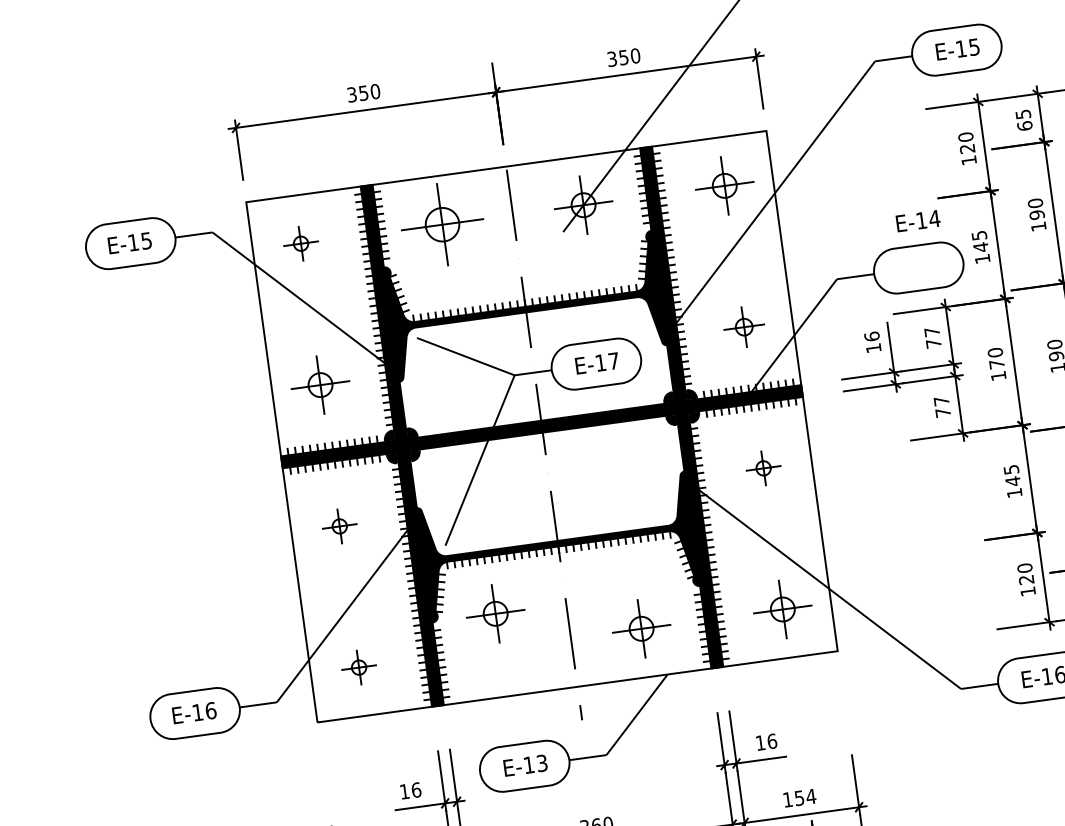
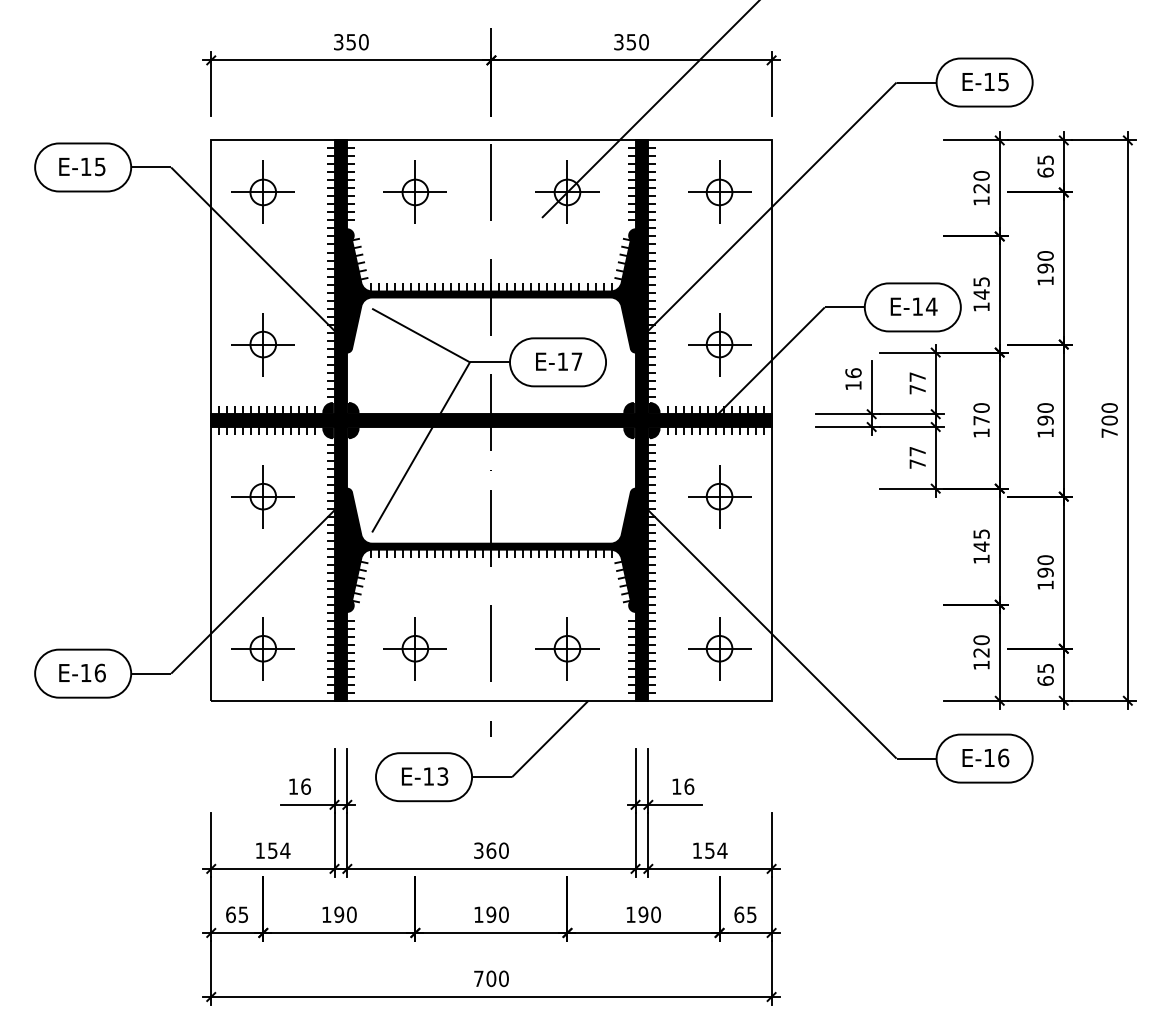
text: (917, 220) -> (913, 306), moved
part: (441, 223) -> (414, 191), size x0.71
part: (300, 243) -> (262, 191), size x1.67
part: (744, 327) -> (719, 344), size x1.43
part: (763, 468) -> (719, 496), size x1.67
part: (339, 526) -> (262, 496), size x1.67
part: (494, 613) -> (414, 648), moved
part: (358, 667) -> (262, 648), size x1.67

